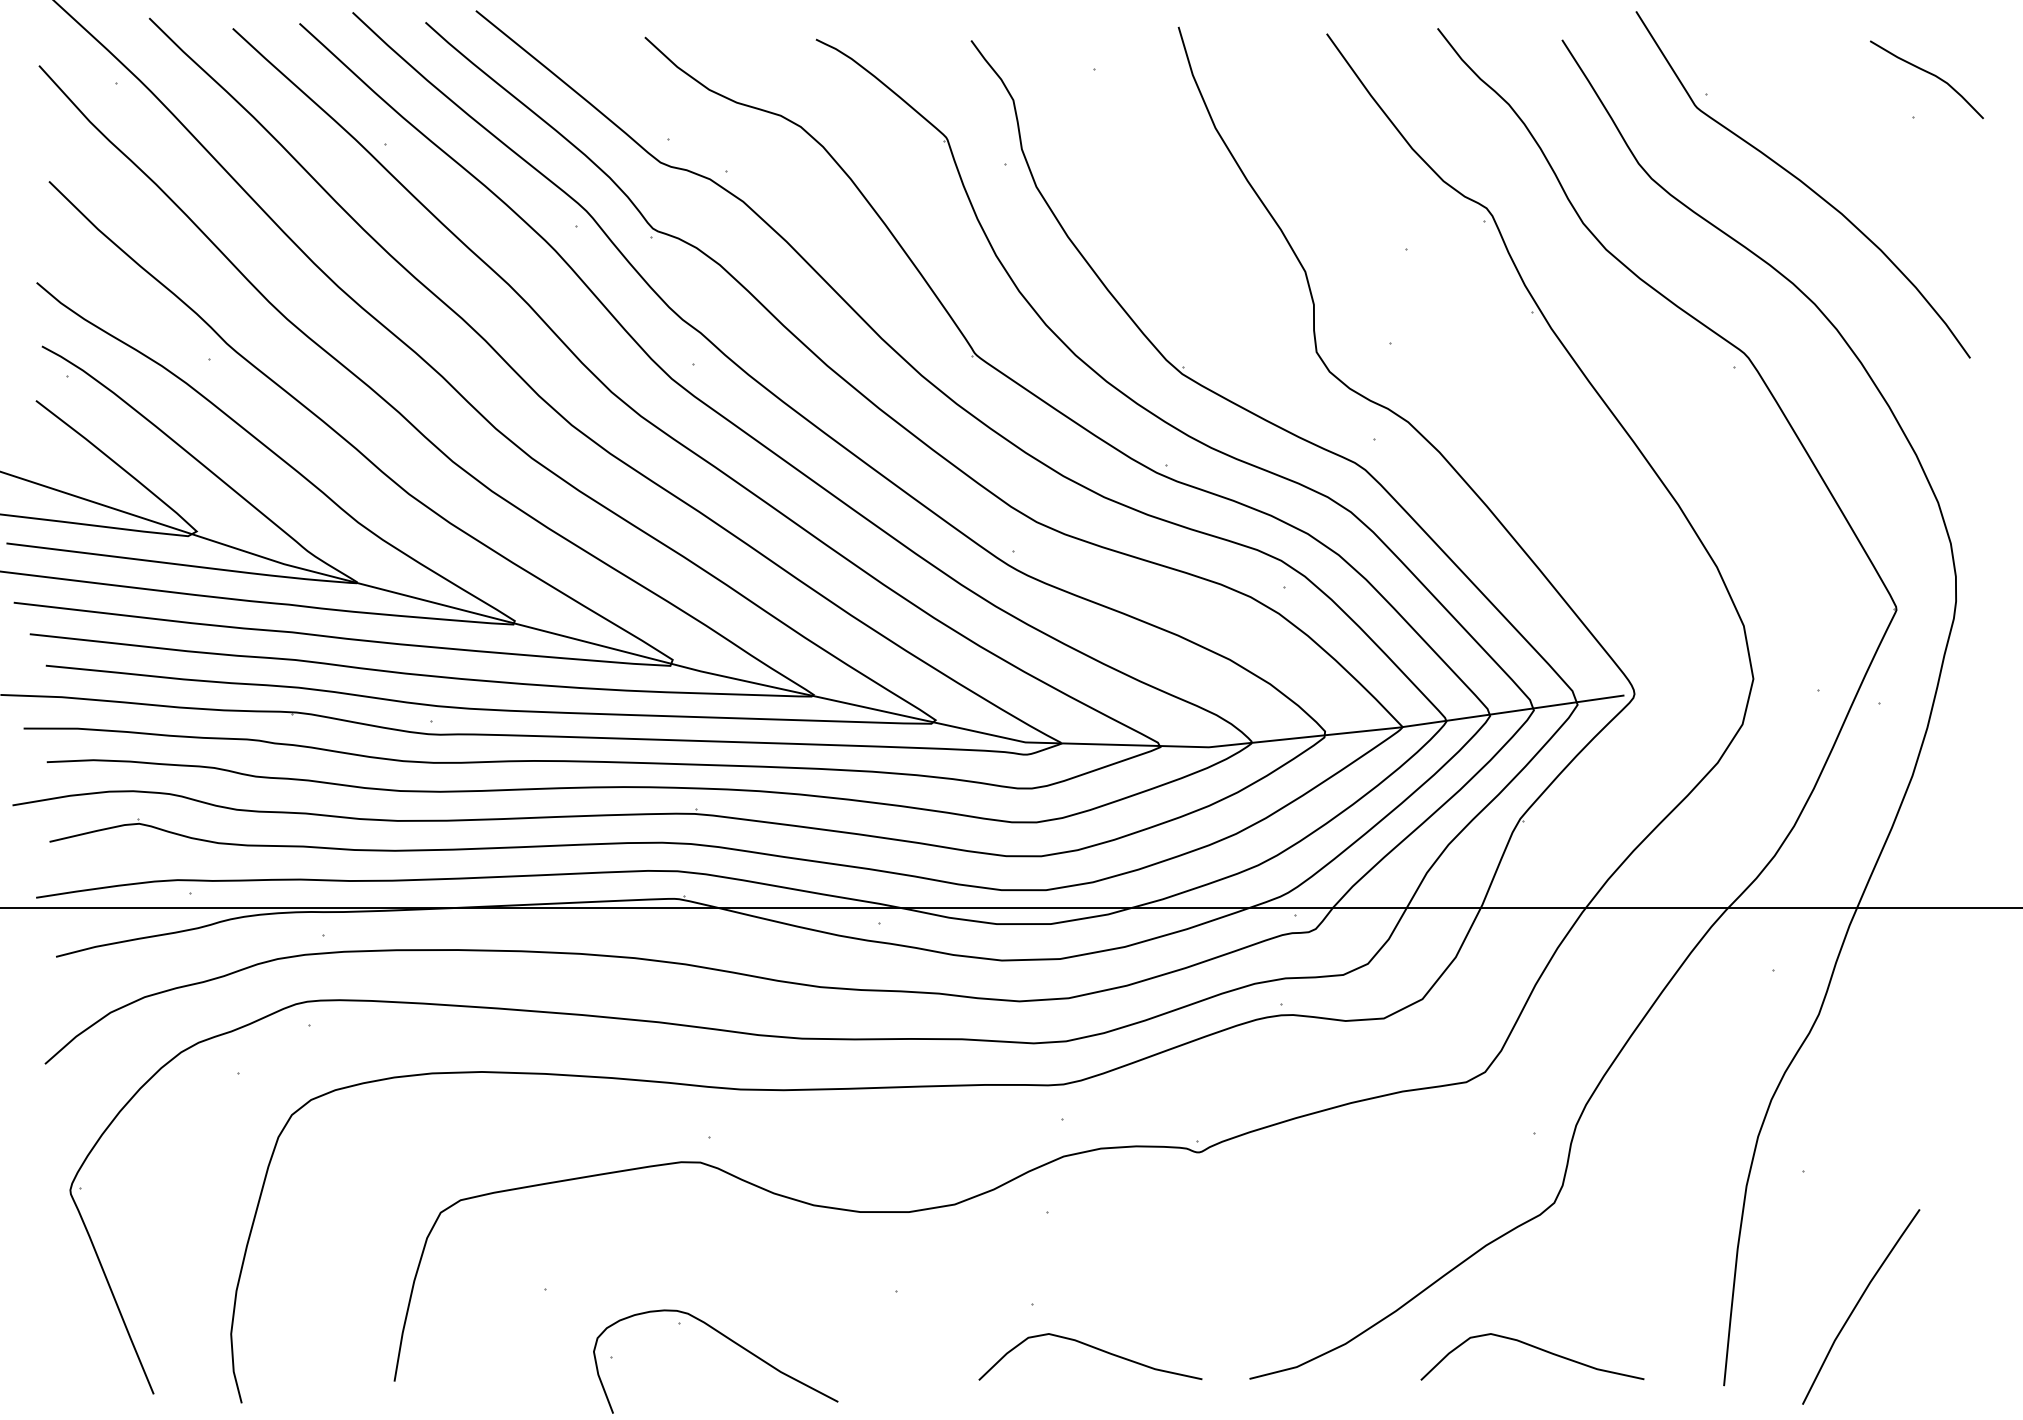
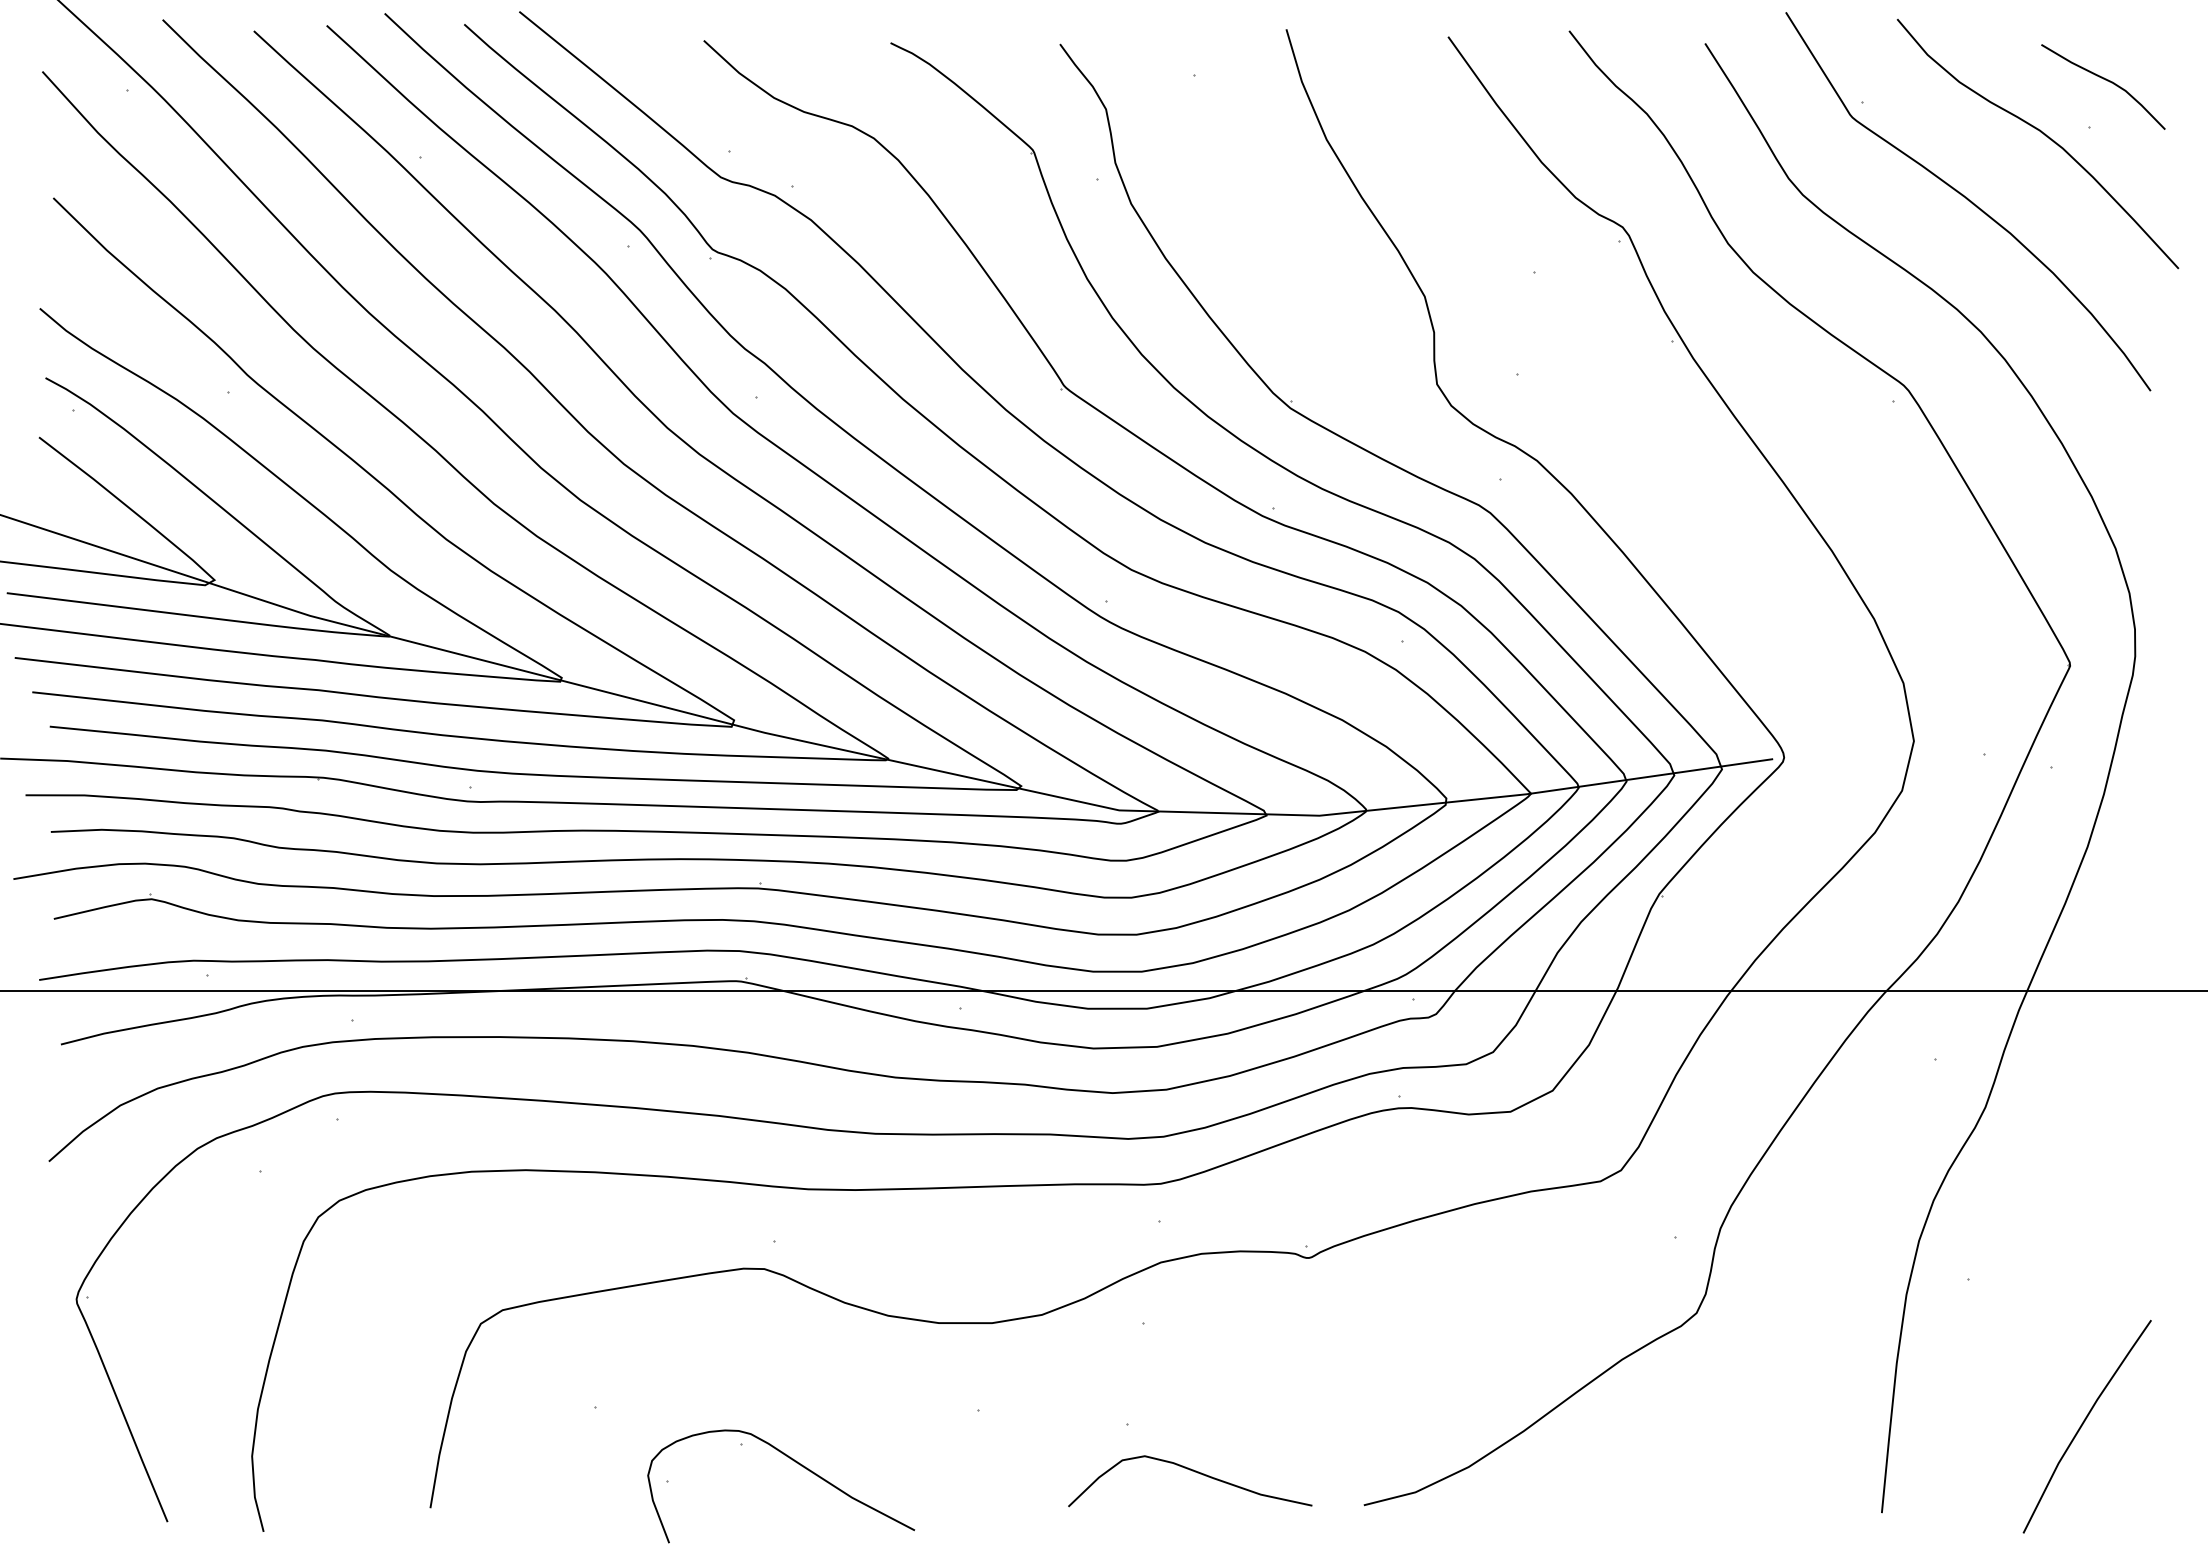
curve: (1871, 123) -> (2042, 134), added
line: (1857, 1305) -> (2083, 1425), moved
curve: (1535, 1348) -> (1676, 1472), removed

